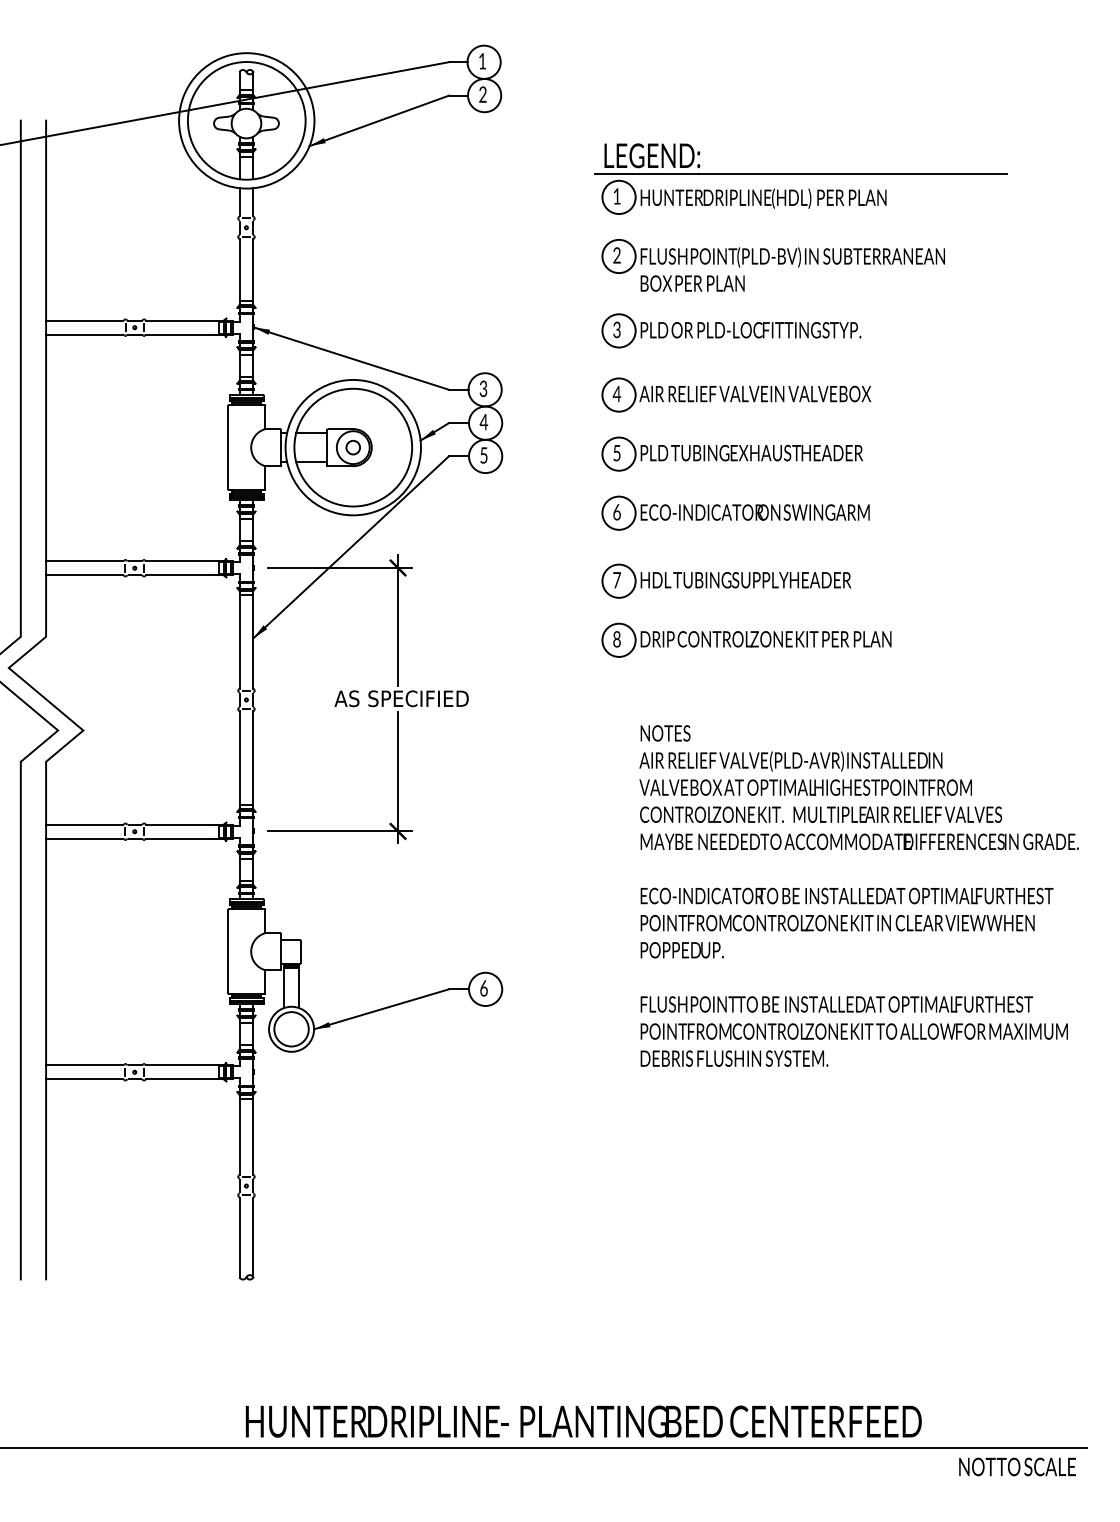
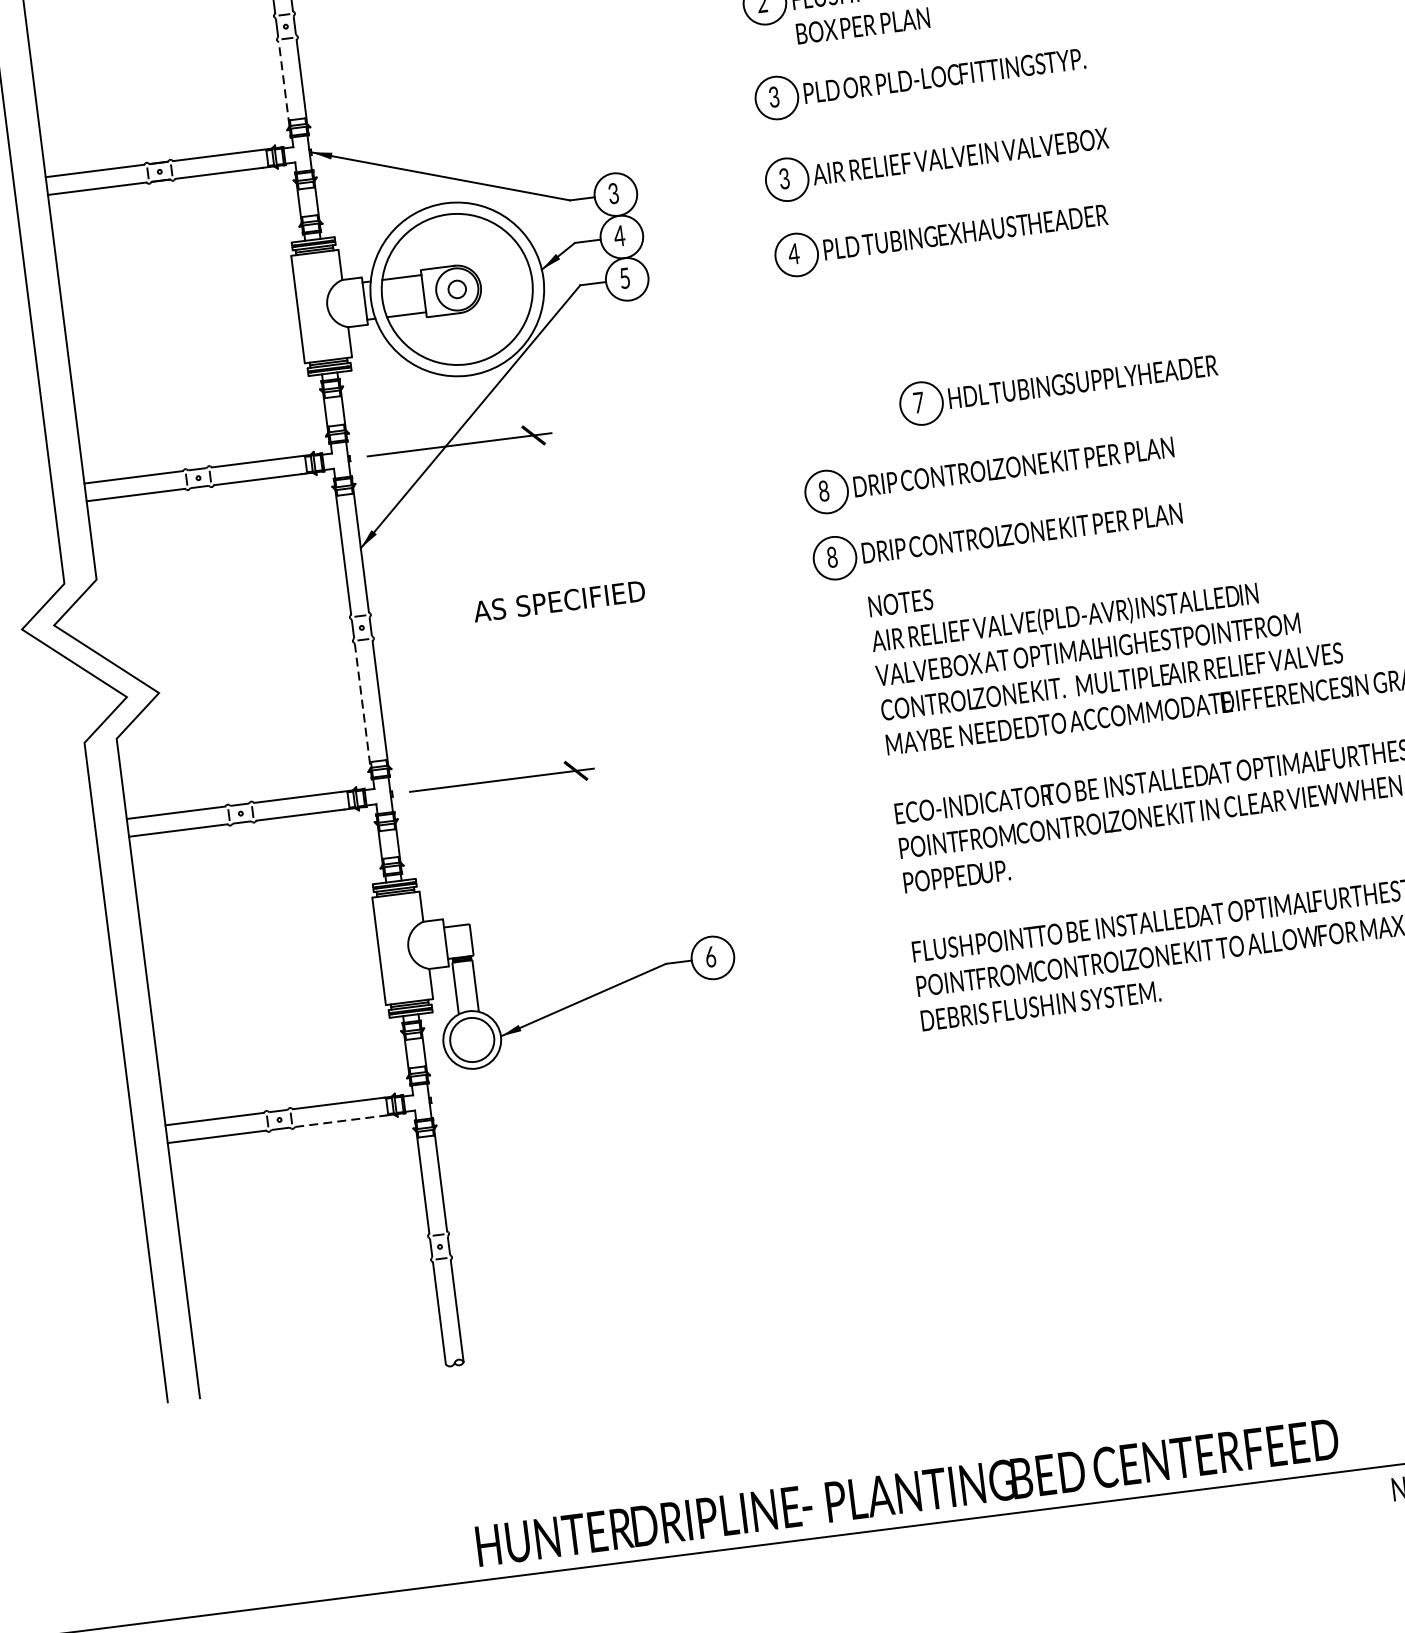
line: (239, 272) -> (284, 84), solid -> dashed
text: (616, 393) -> (783, 178), 4 -> 3
text: (616, 453) -> (793, 254), 5 -> 4
part: (735, 512) -> (954, 310), removed
part: (726, 580) -> (1058, 385), moved
line: (398, 619) -> (542, 500), removed
part: (746, 691) -> (997, 536), added
line: (239, 760) -> (362, 706), solid -> dashed
line: (398, 777) -> (567, 702), removed
line: (182, 1079) -> (341, 1121), solid -> dashed

